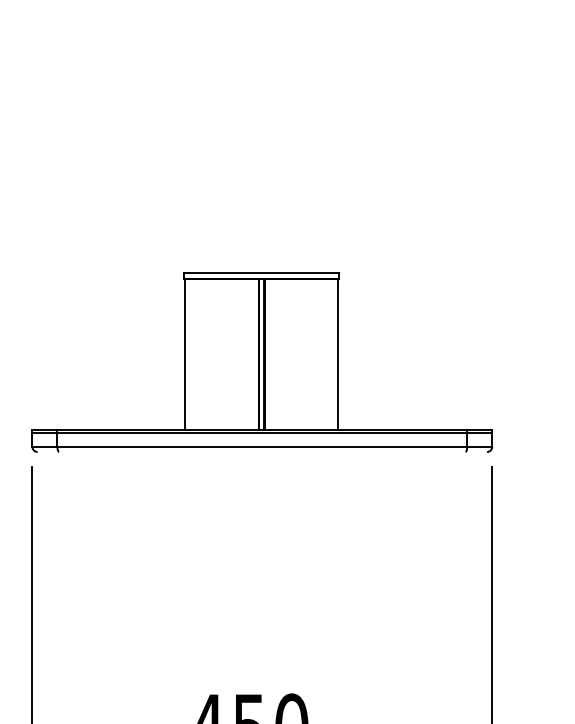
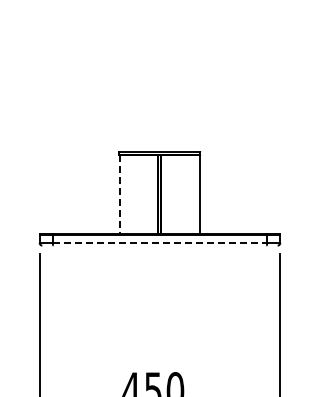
line: (184, 356) -> (119, 195), solid -> dashed
line: (263, 446) -> (160, 242), solid -> dashed

